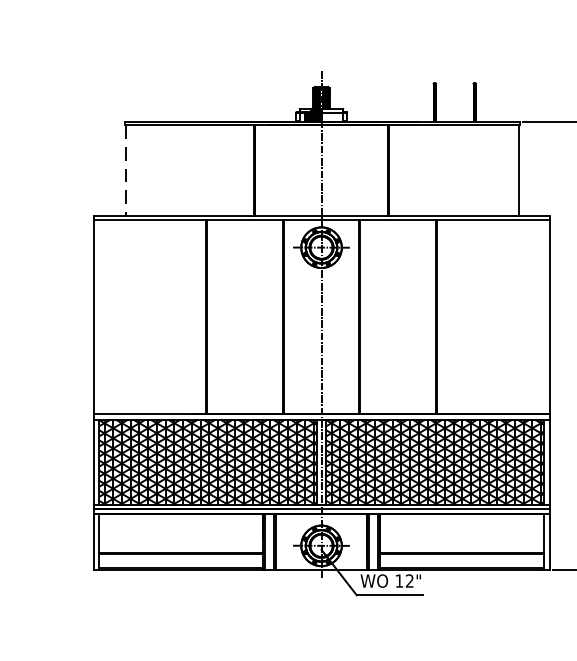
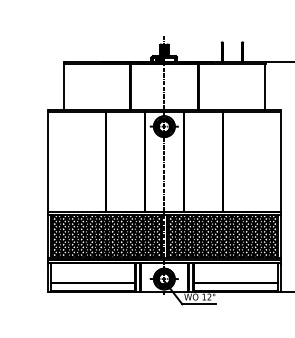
line: (126, 171) -> (64, 87), dashed -> solid

